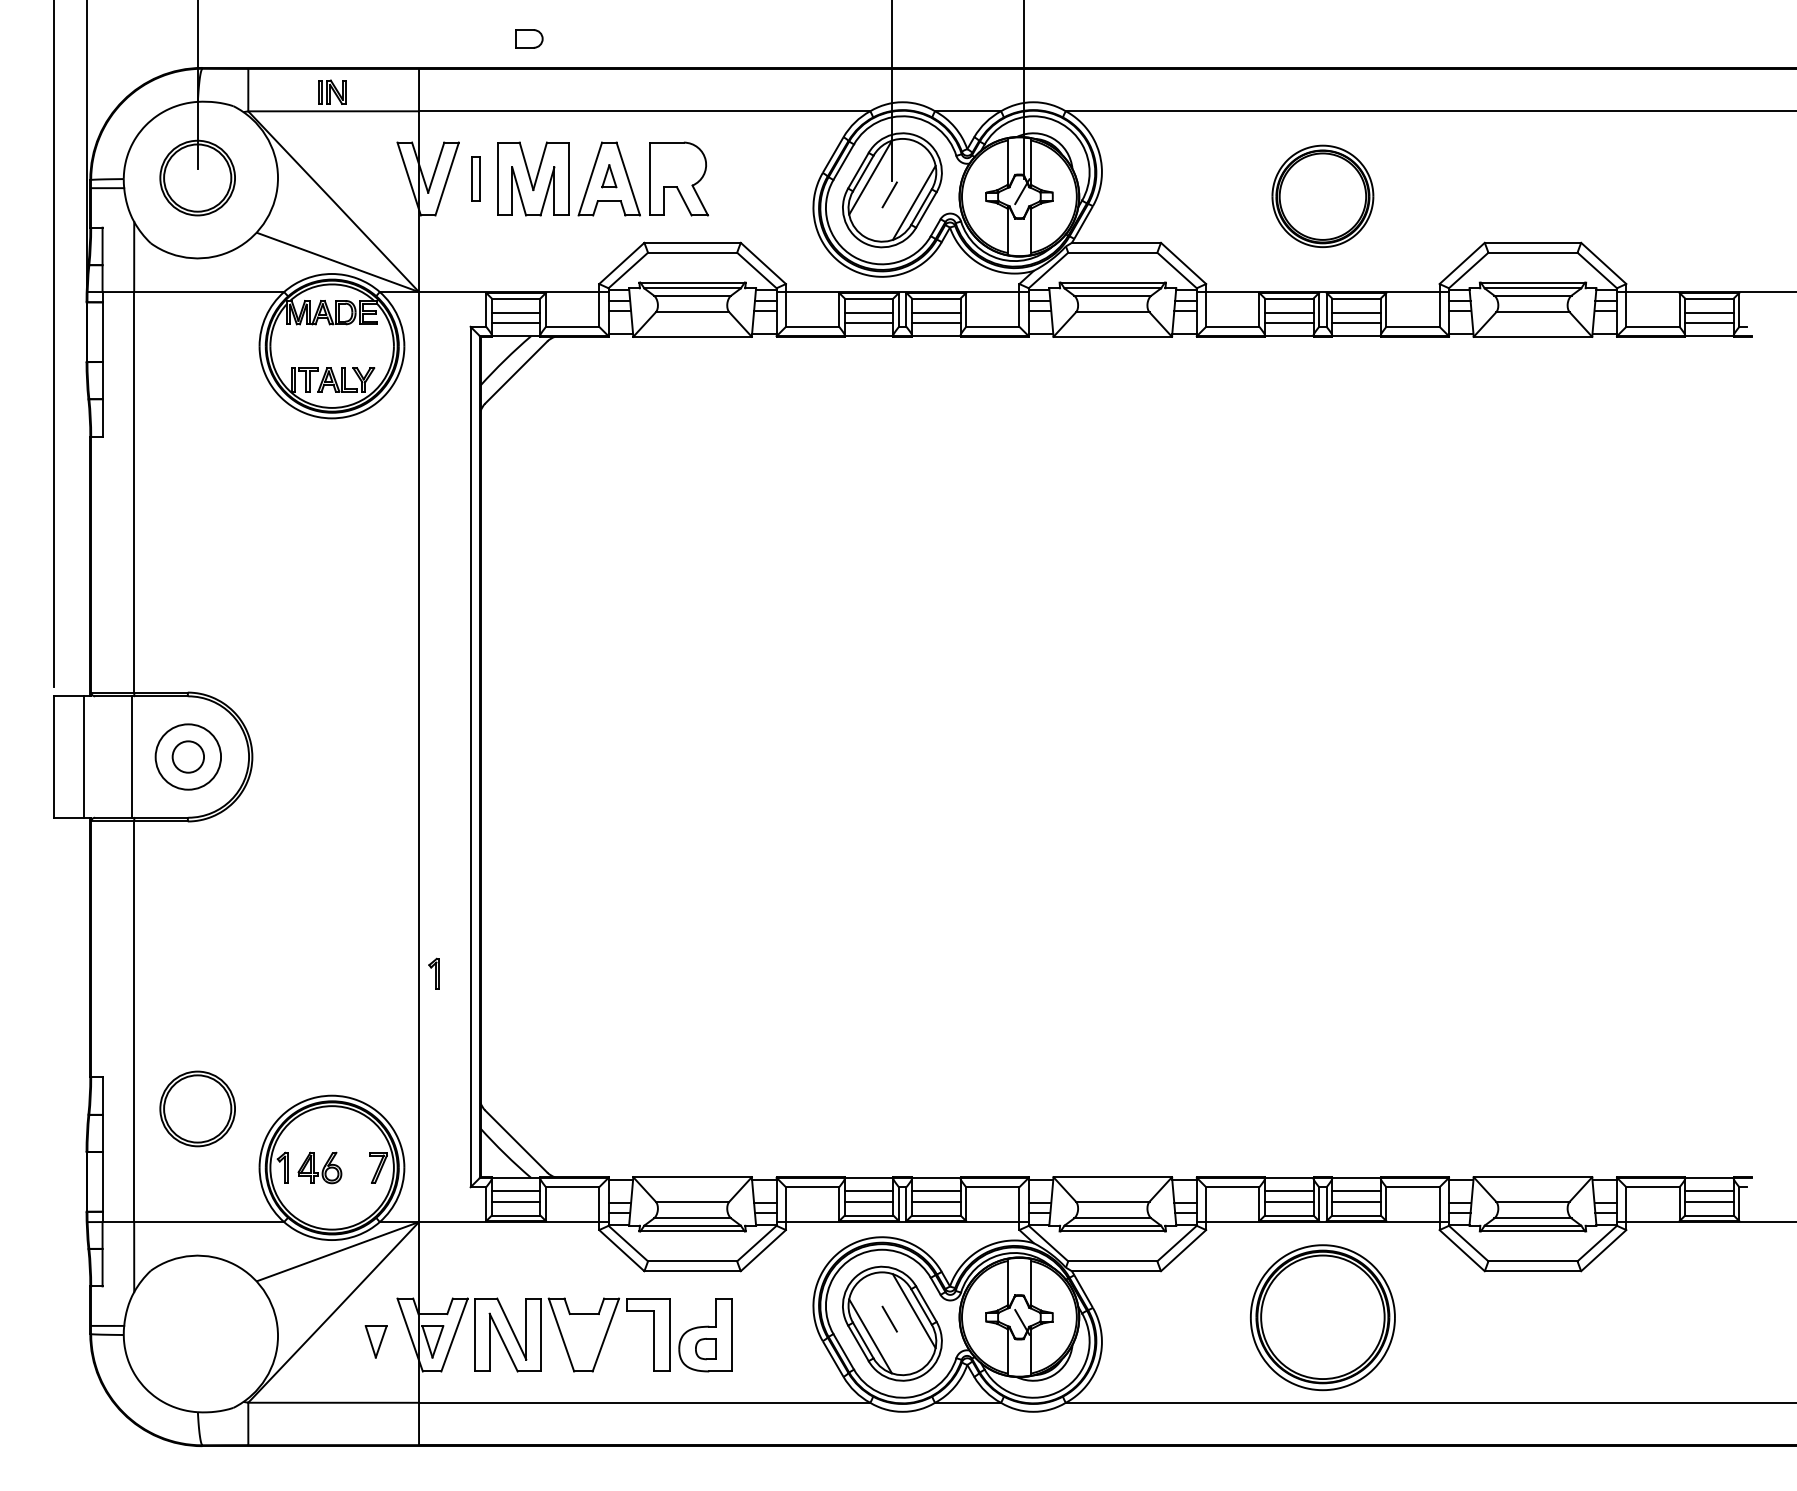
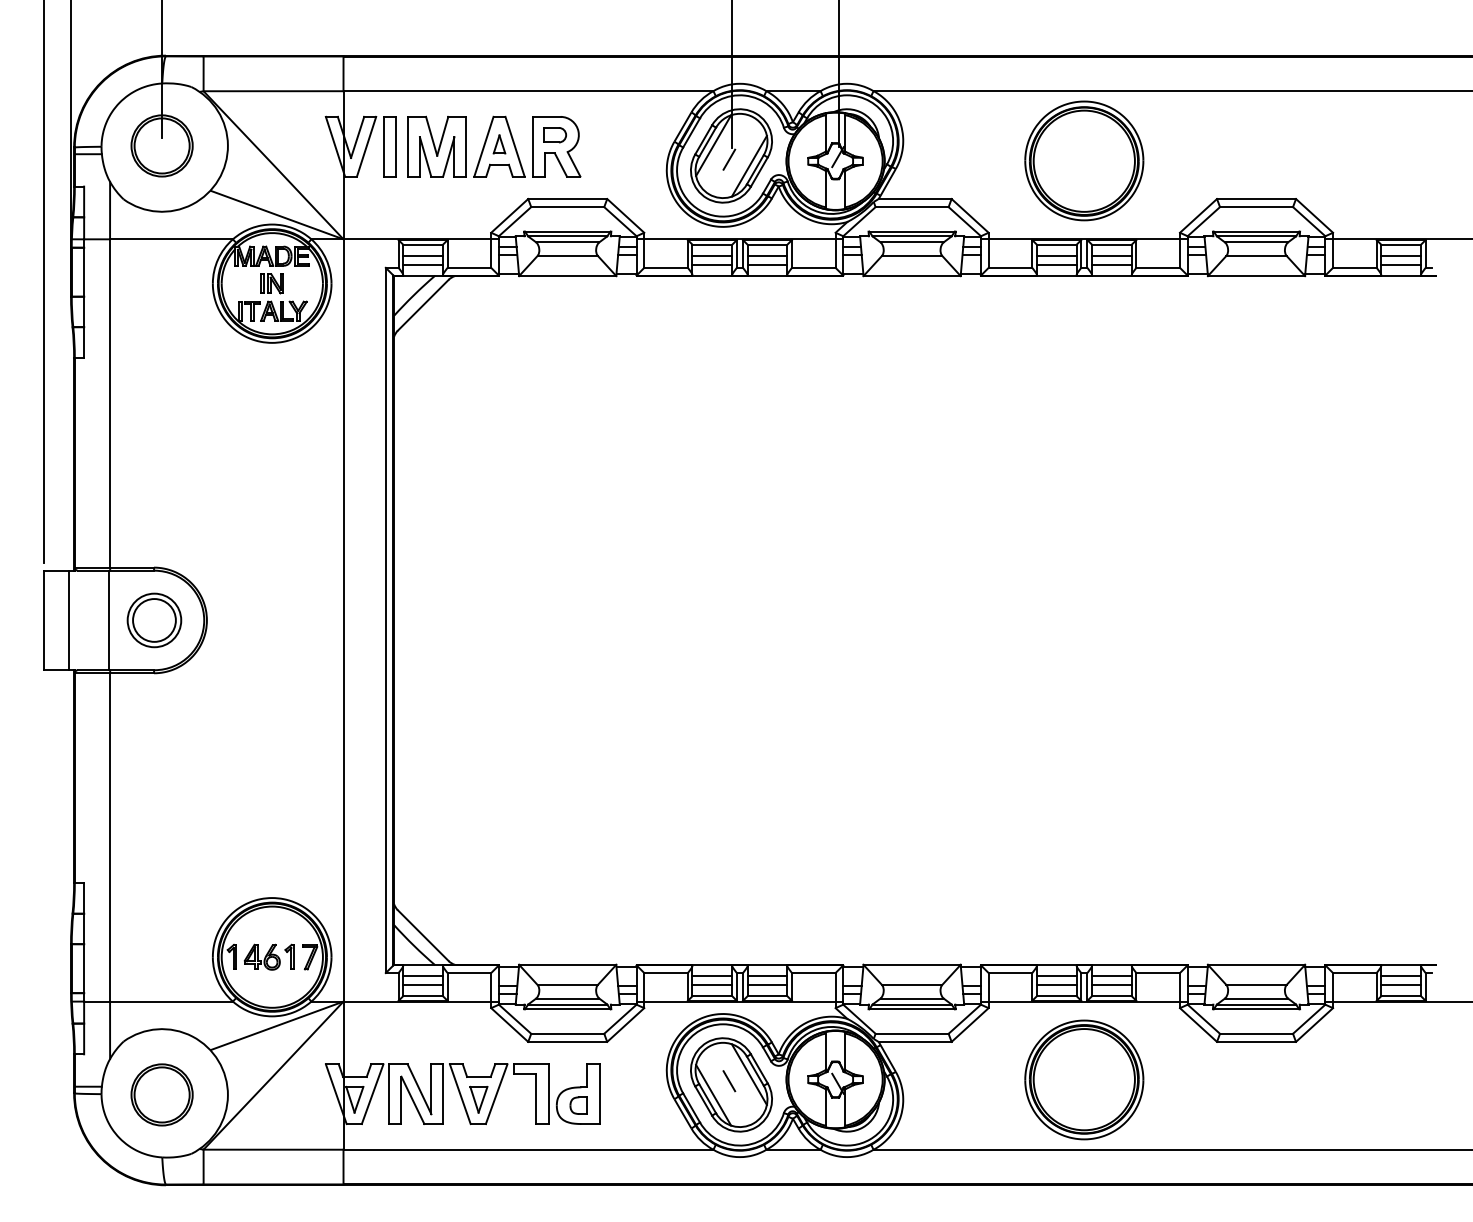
part: (529, 38) -> (555, 134), moved
part: (332, 91) -> (272, 283), moved
part: (475, 178) -> (389, 146), size x1.67
part: (1322, 196) -> (1084, 161), size x1.43
circle: (188, 756) -> (154, 620), size x1.67
part: (433, 973) -> (288, 956), moved
part: (197, 1108) -> (161, 1094), moved
part: (375, 1341) -> (478, 1099), moved

